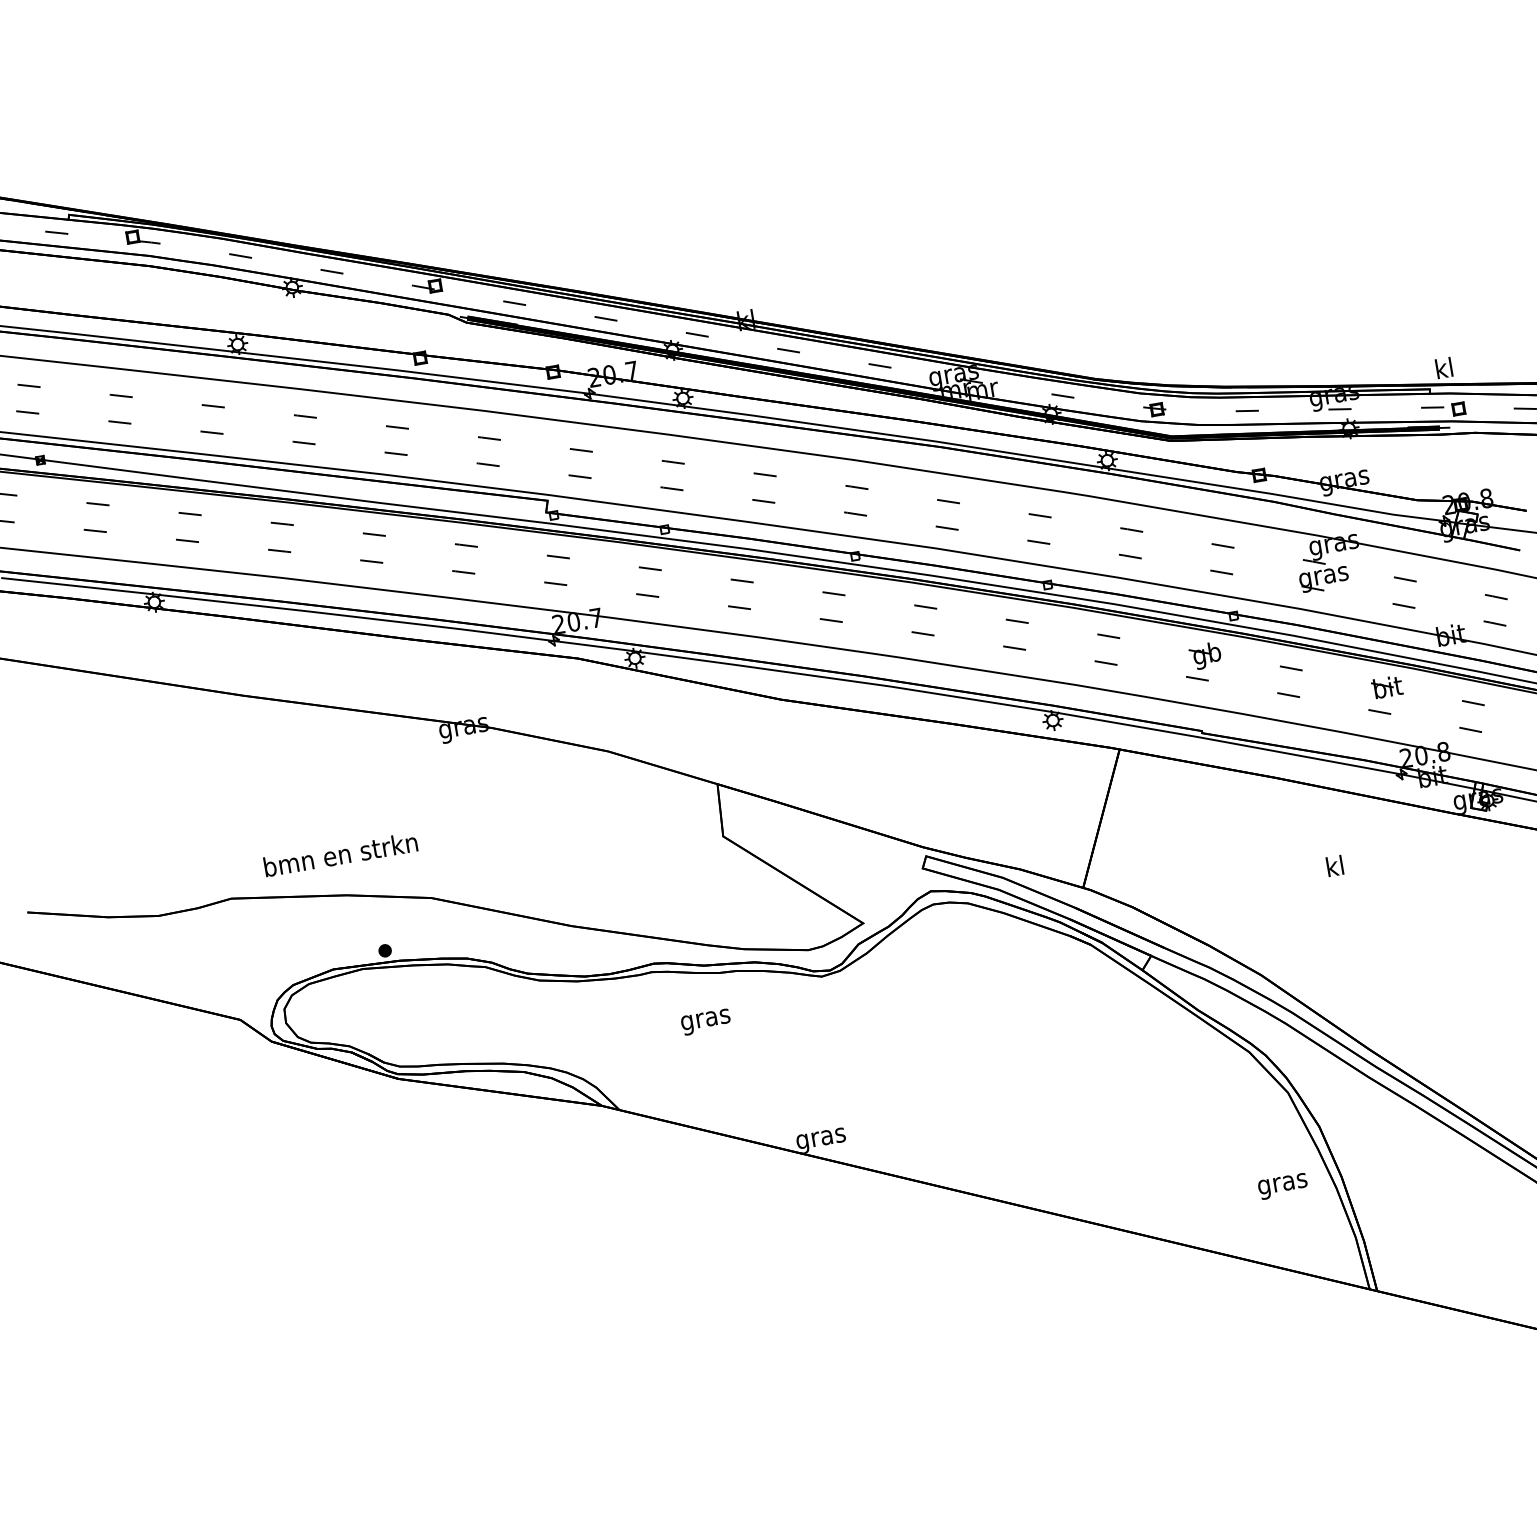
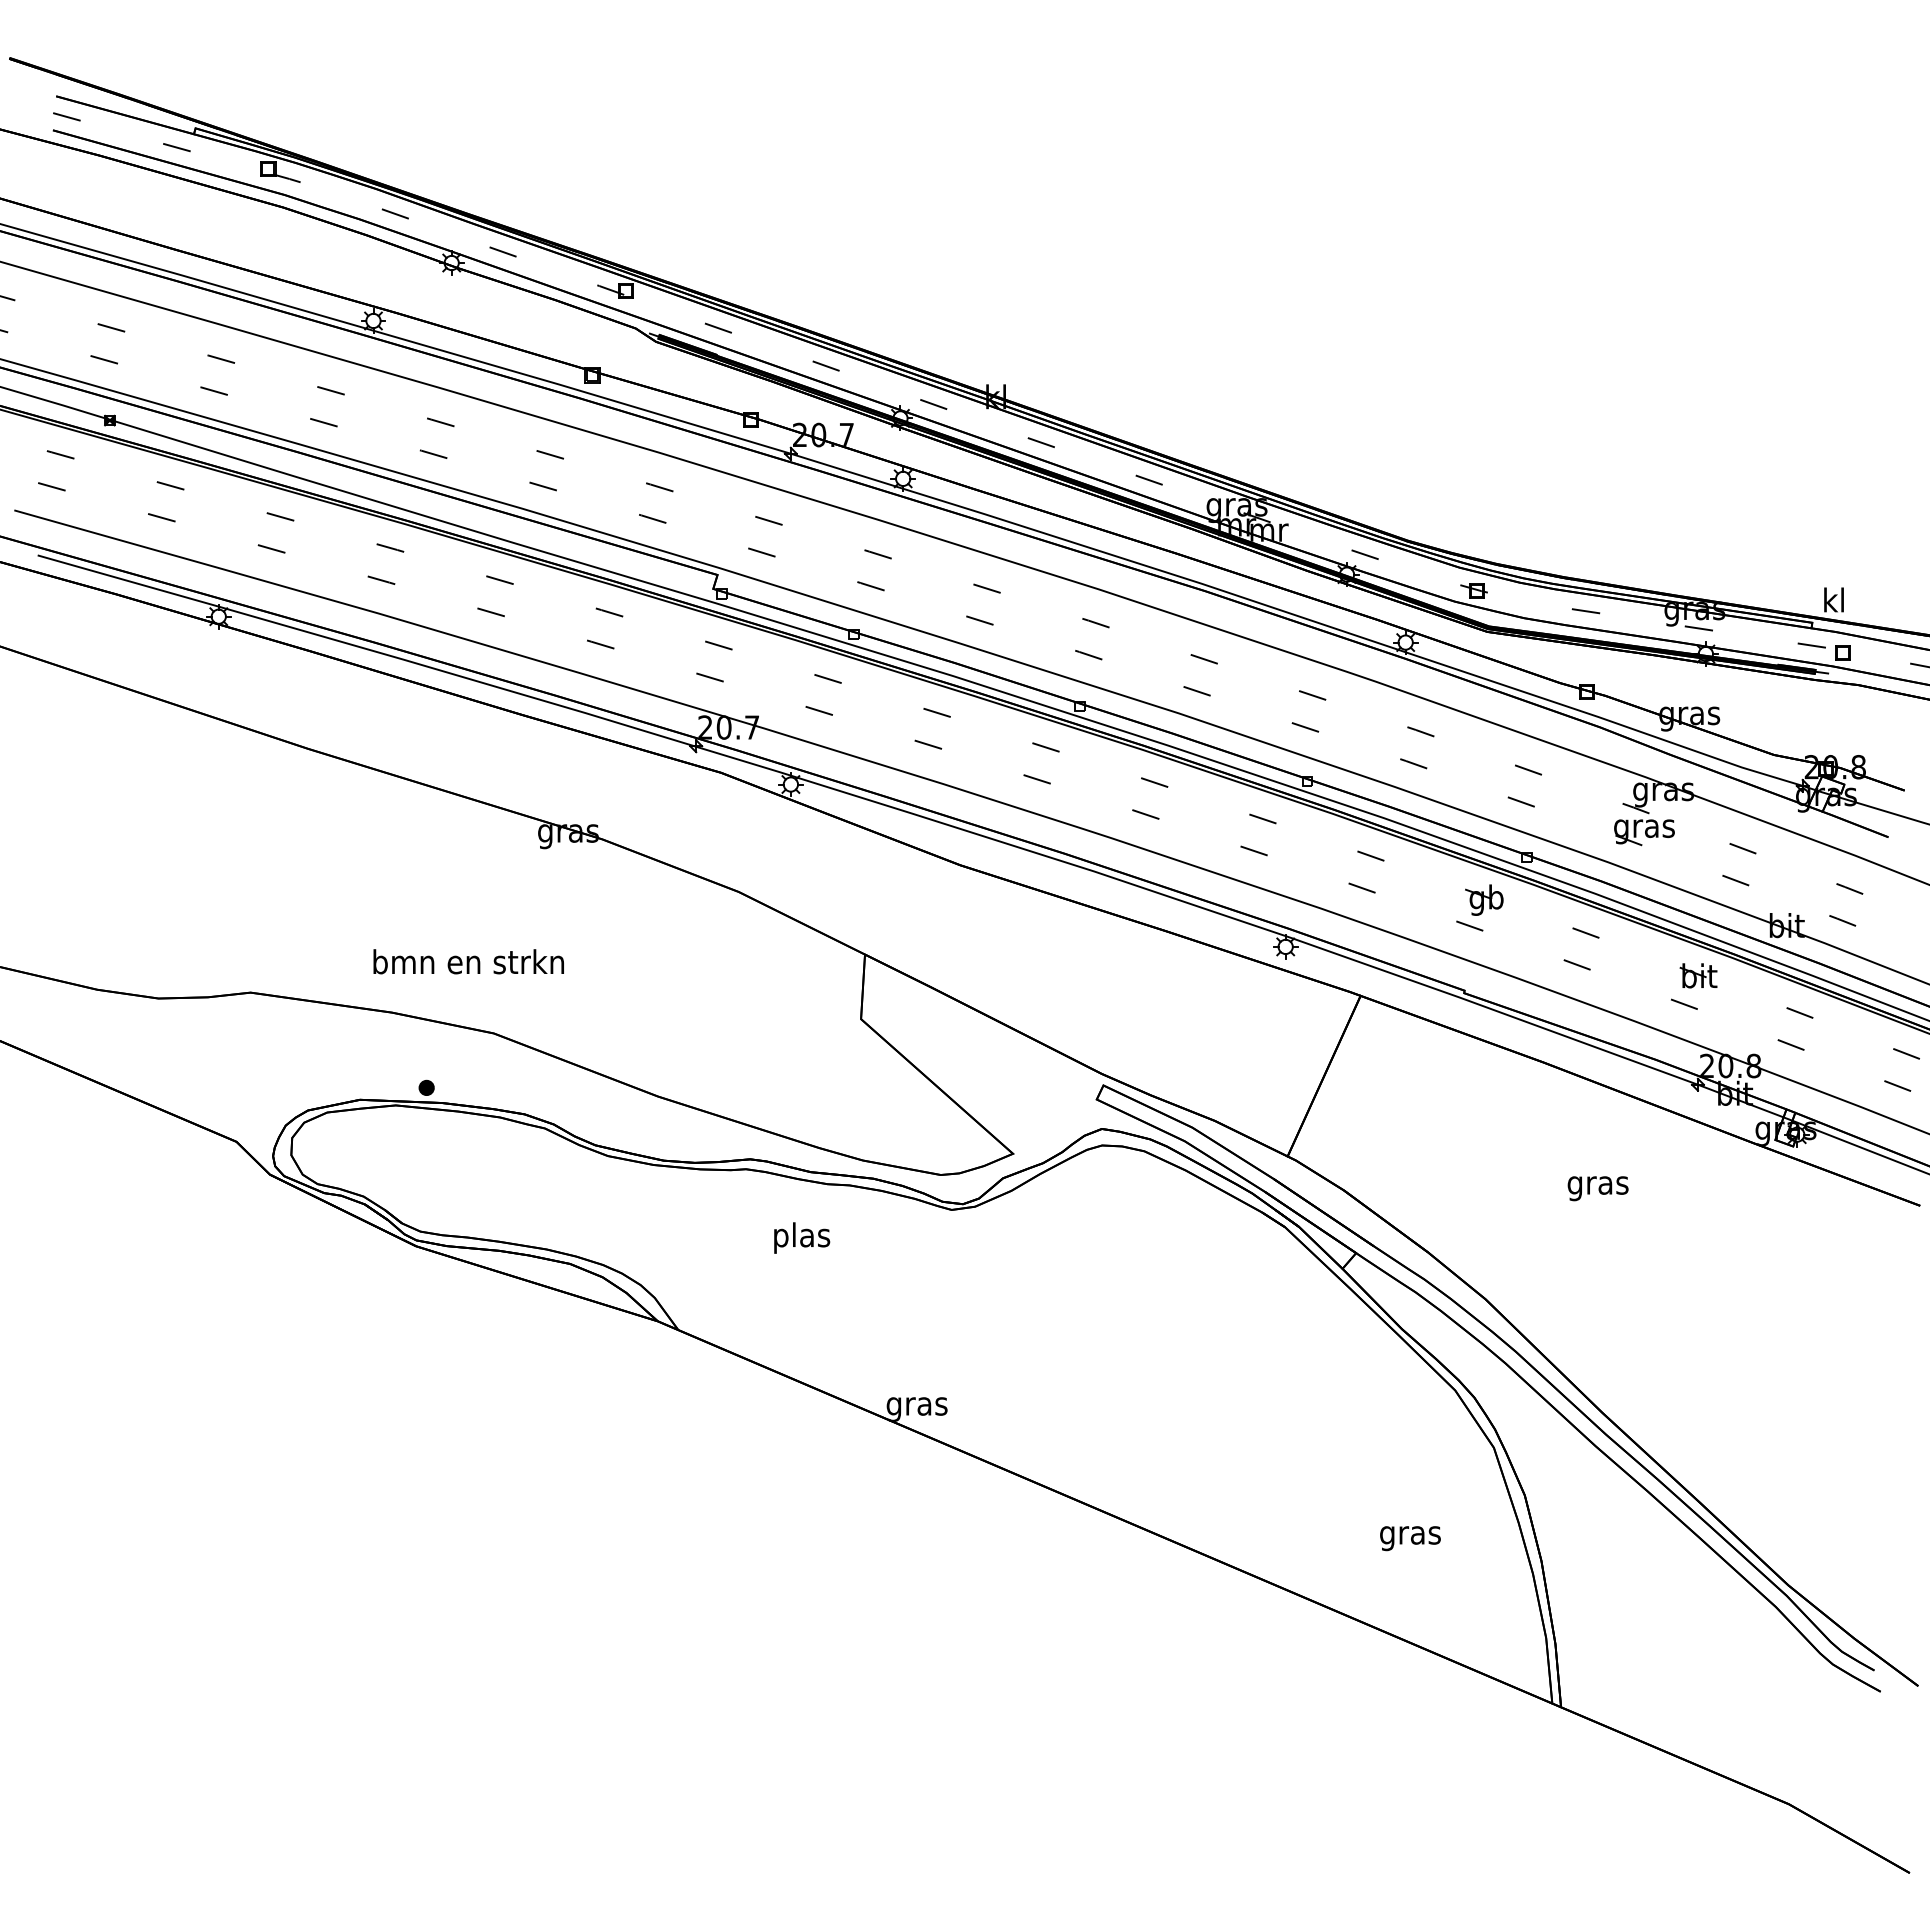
text: (340, 854) -> (468, 961), moved
text: (1335, 868) -> (1597, 1185), kl -> gras
text: (705, 1019) -> (801, 1237), gras -> plas
text: (1283, 1186) -> (1410, 1538), moved

